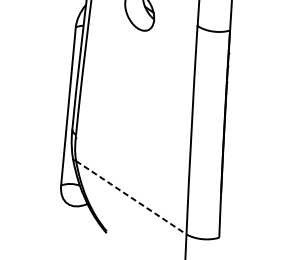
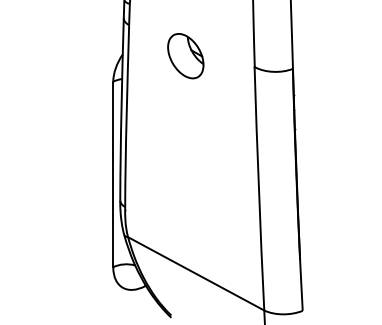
line: (131, 198) -> (196, 274), dashed -> solid

